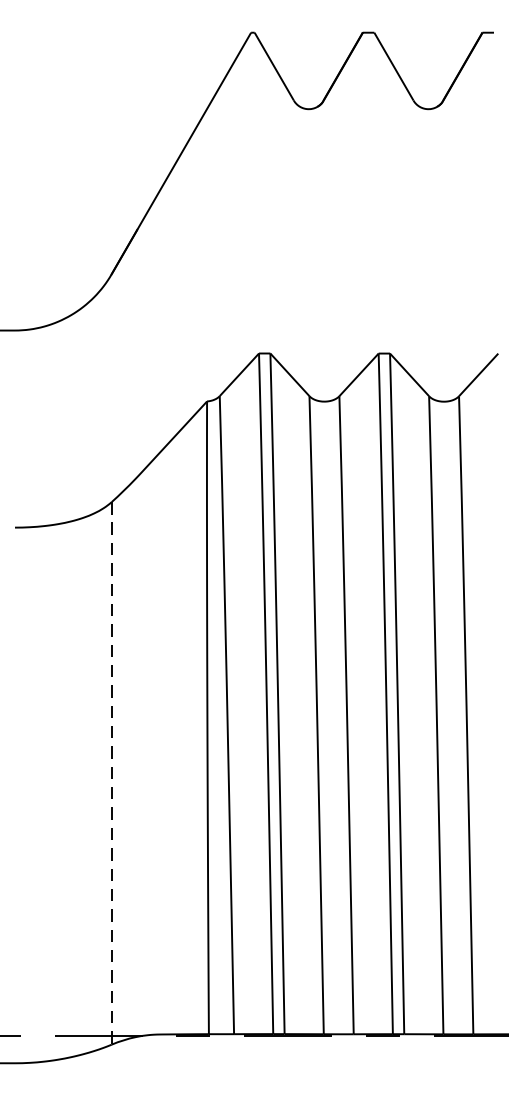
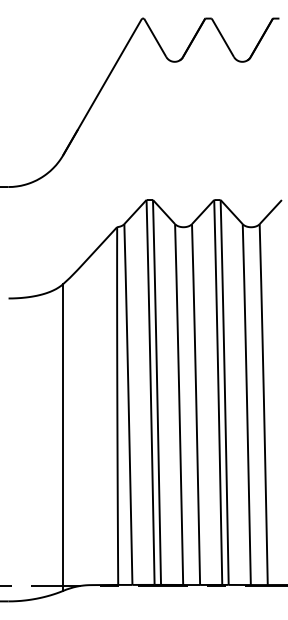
line: (112, 773) -> (63, 437), dashed -> solid

